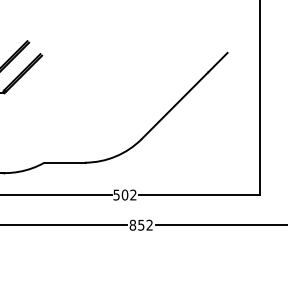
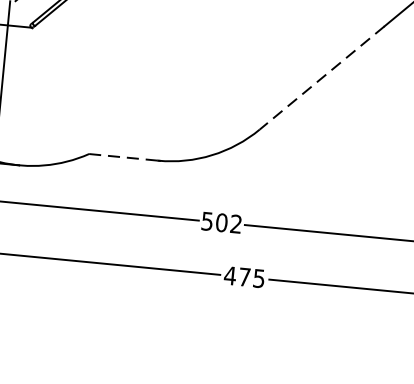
line: (174, 106) -> (321, 79), solid -> dashed
line: (65, 162) -> (125, 157), solid -> dashed
text: (140, 224) -> (243, 275), 852 -> 475

